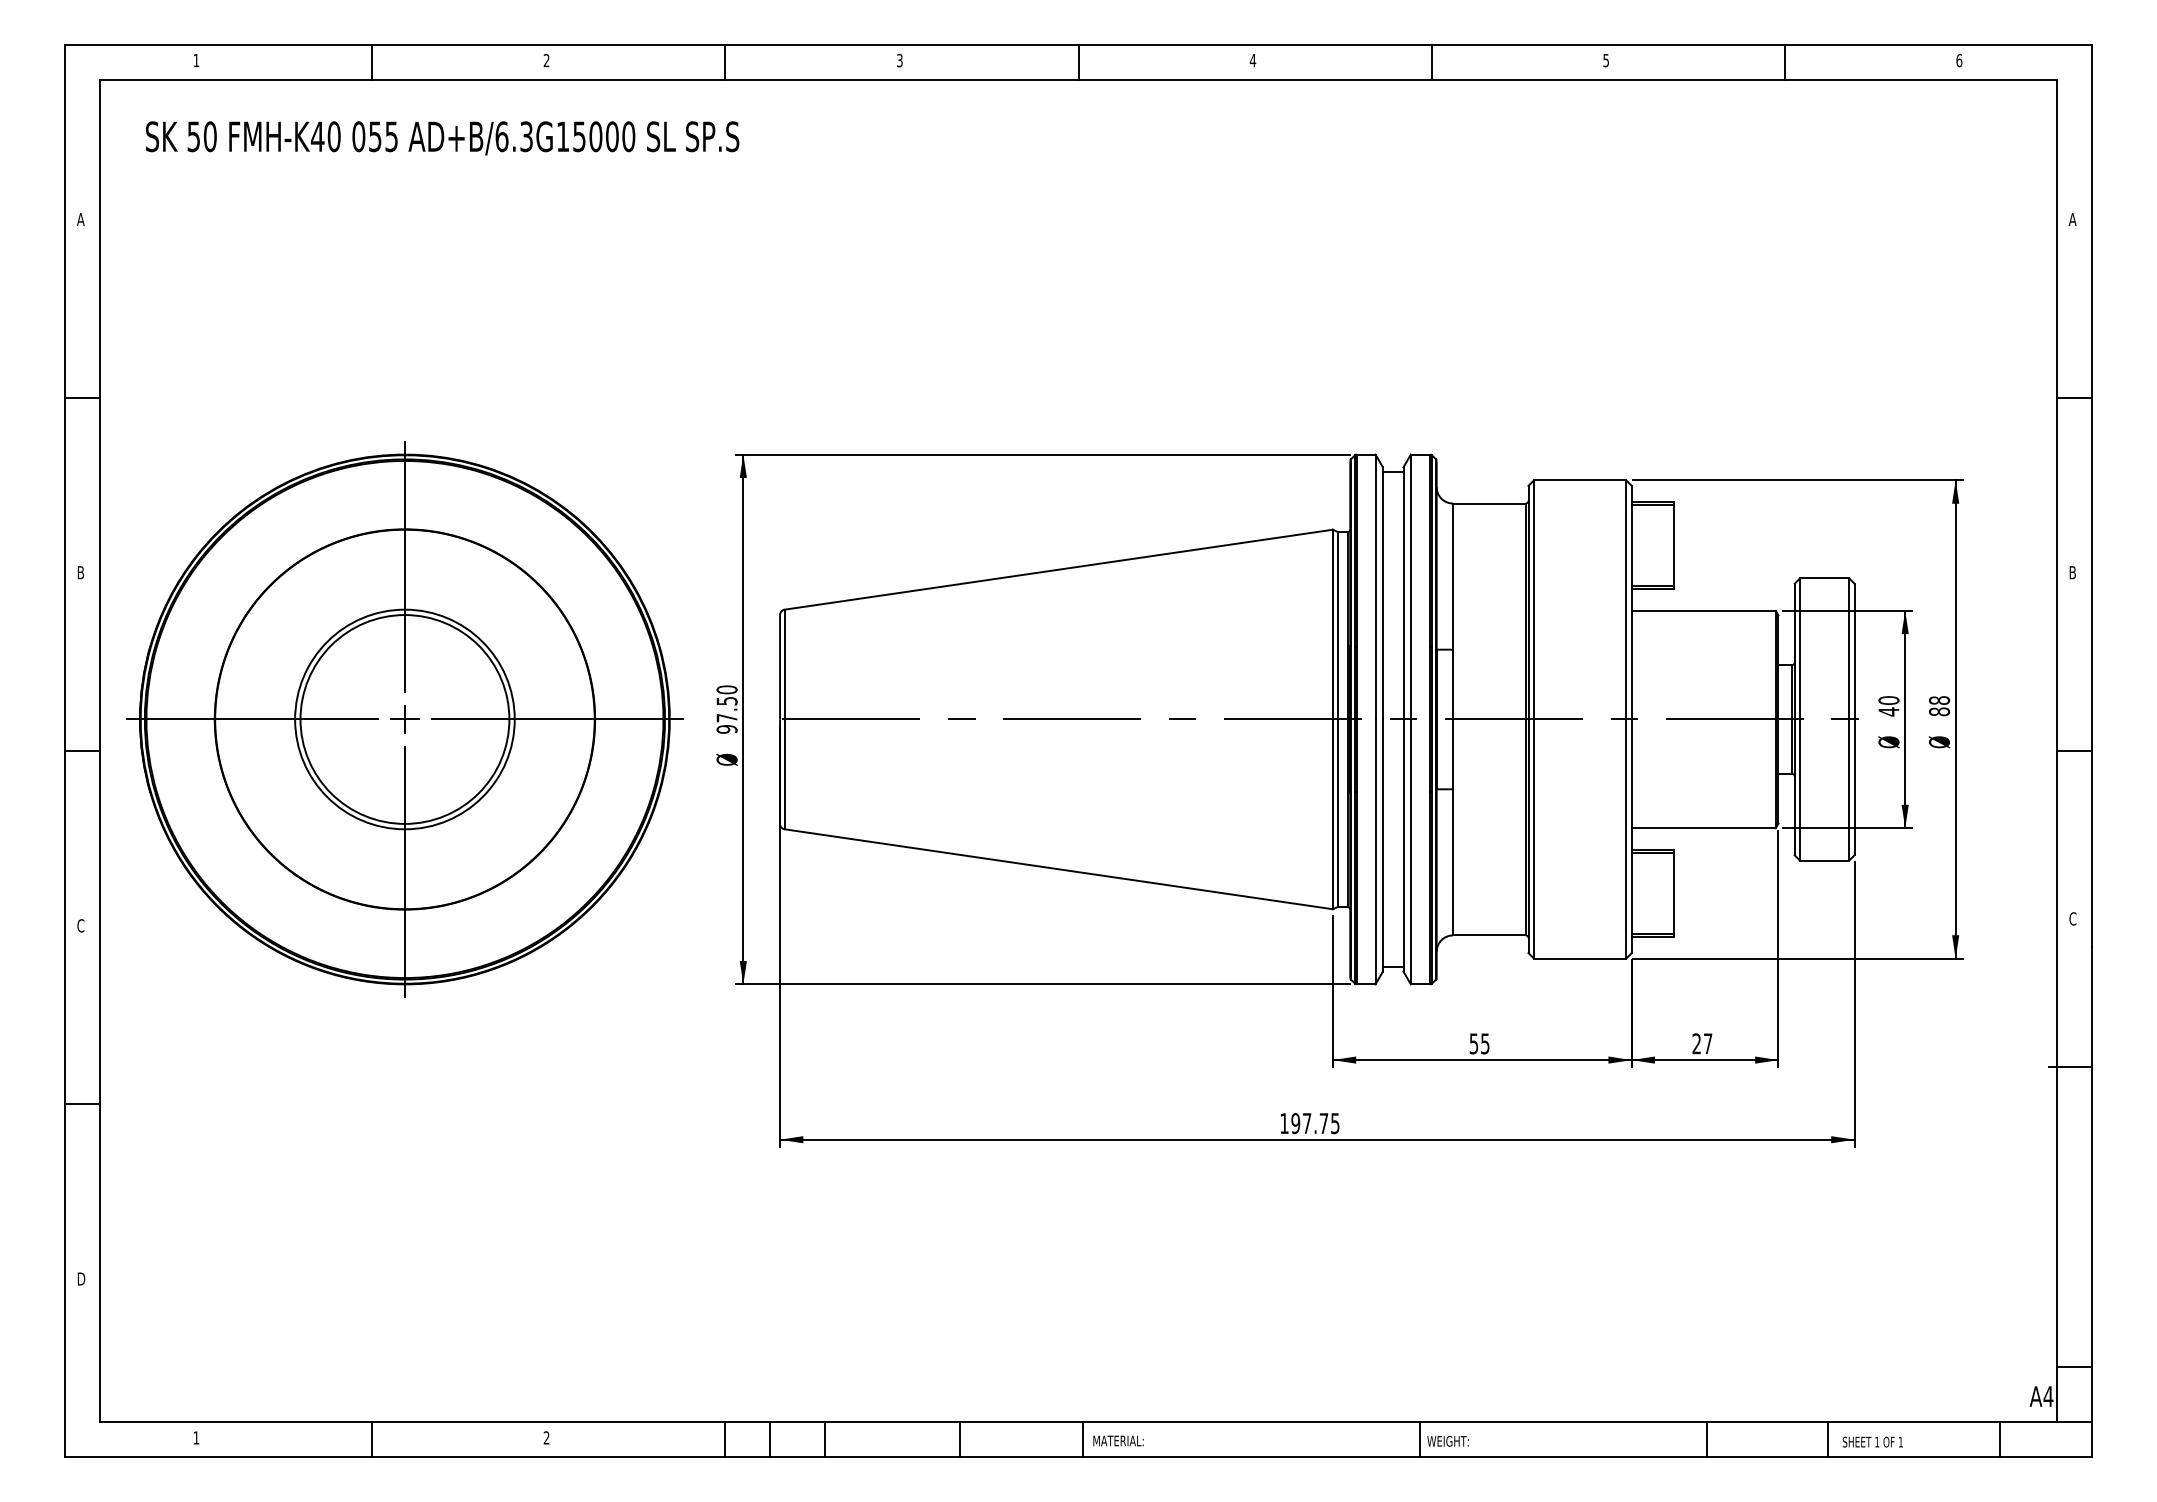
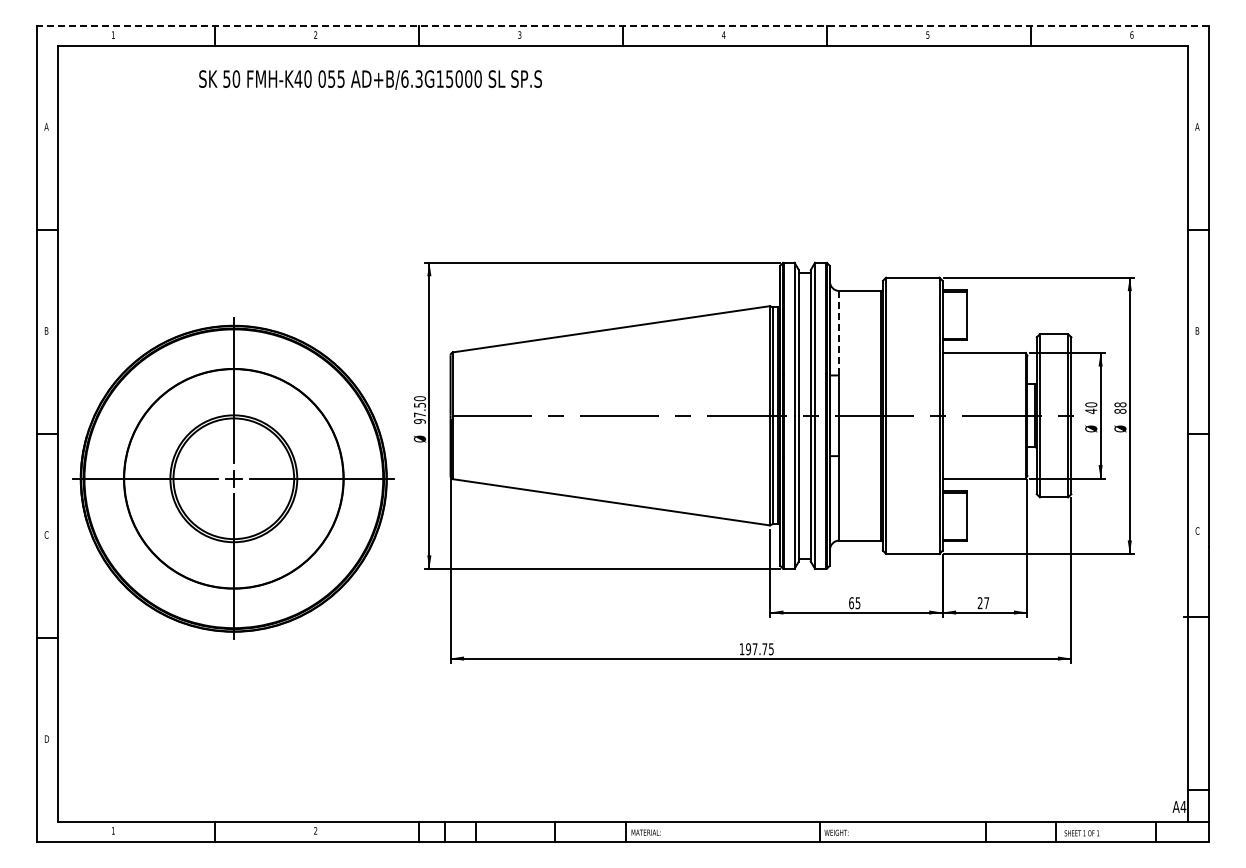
line: (1079, 43) -> (623, 25), solid -> dashed
text: (442, 137) -> (370, 79), moved
line: (1453, 577) -> (839, 333), solid -> dashed
part: (404, 718) -> (233, 478), moved
text: (1473, 1044) -> (851, 603), 55 -> 65

